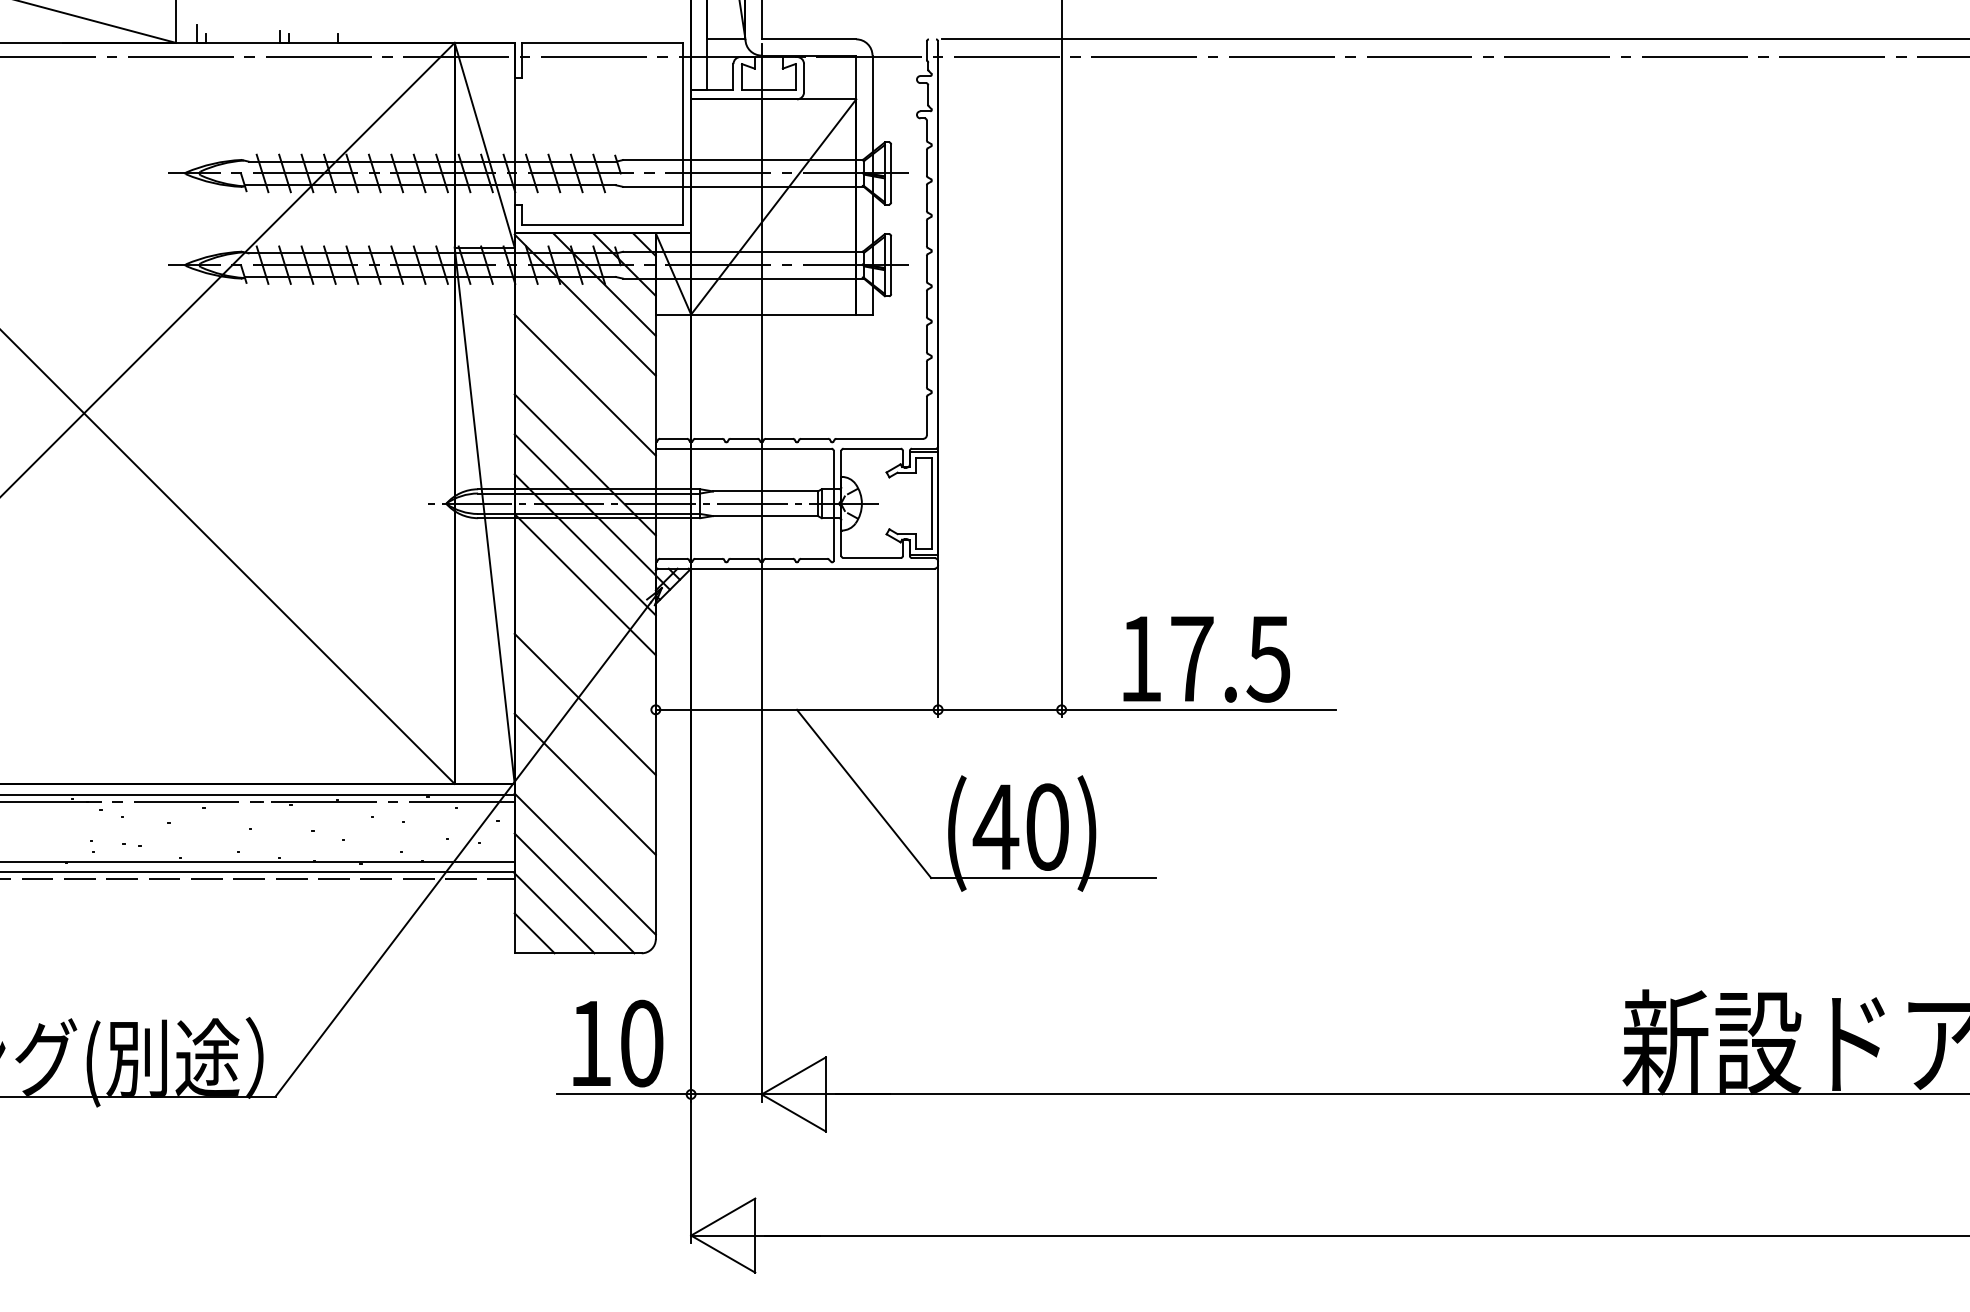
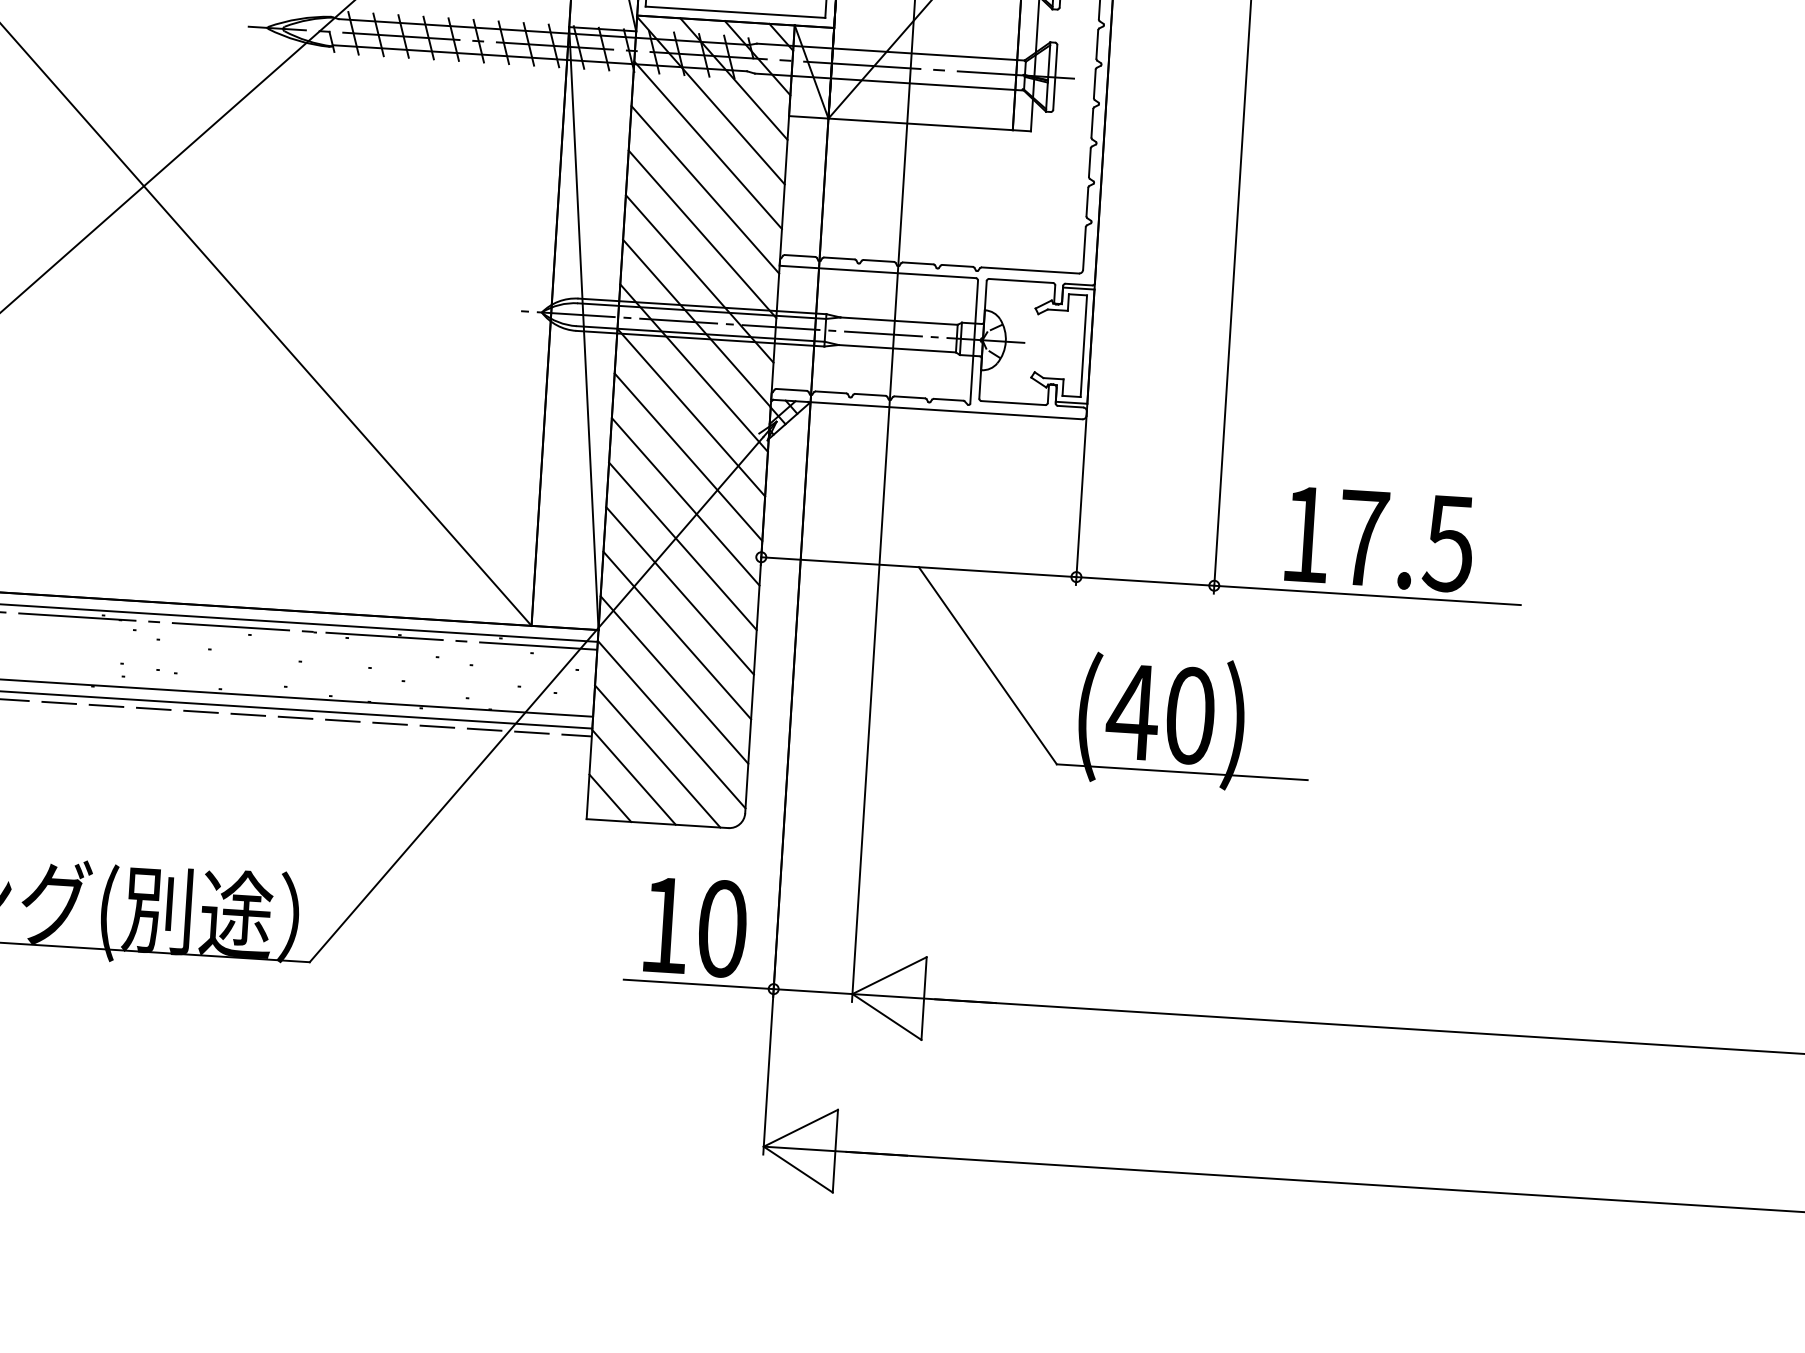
line: (584, 344) -> (707, 144), added
line: (584, 424) -> (701, 233), added
line: (584, 624) -> (687, 457), added
line: (584, 664) -> (684, 501), added
line: (584, 743) -> (679, 589), added
line: (584, 823) -> (673, 679), added

